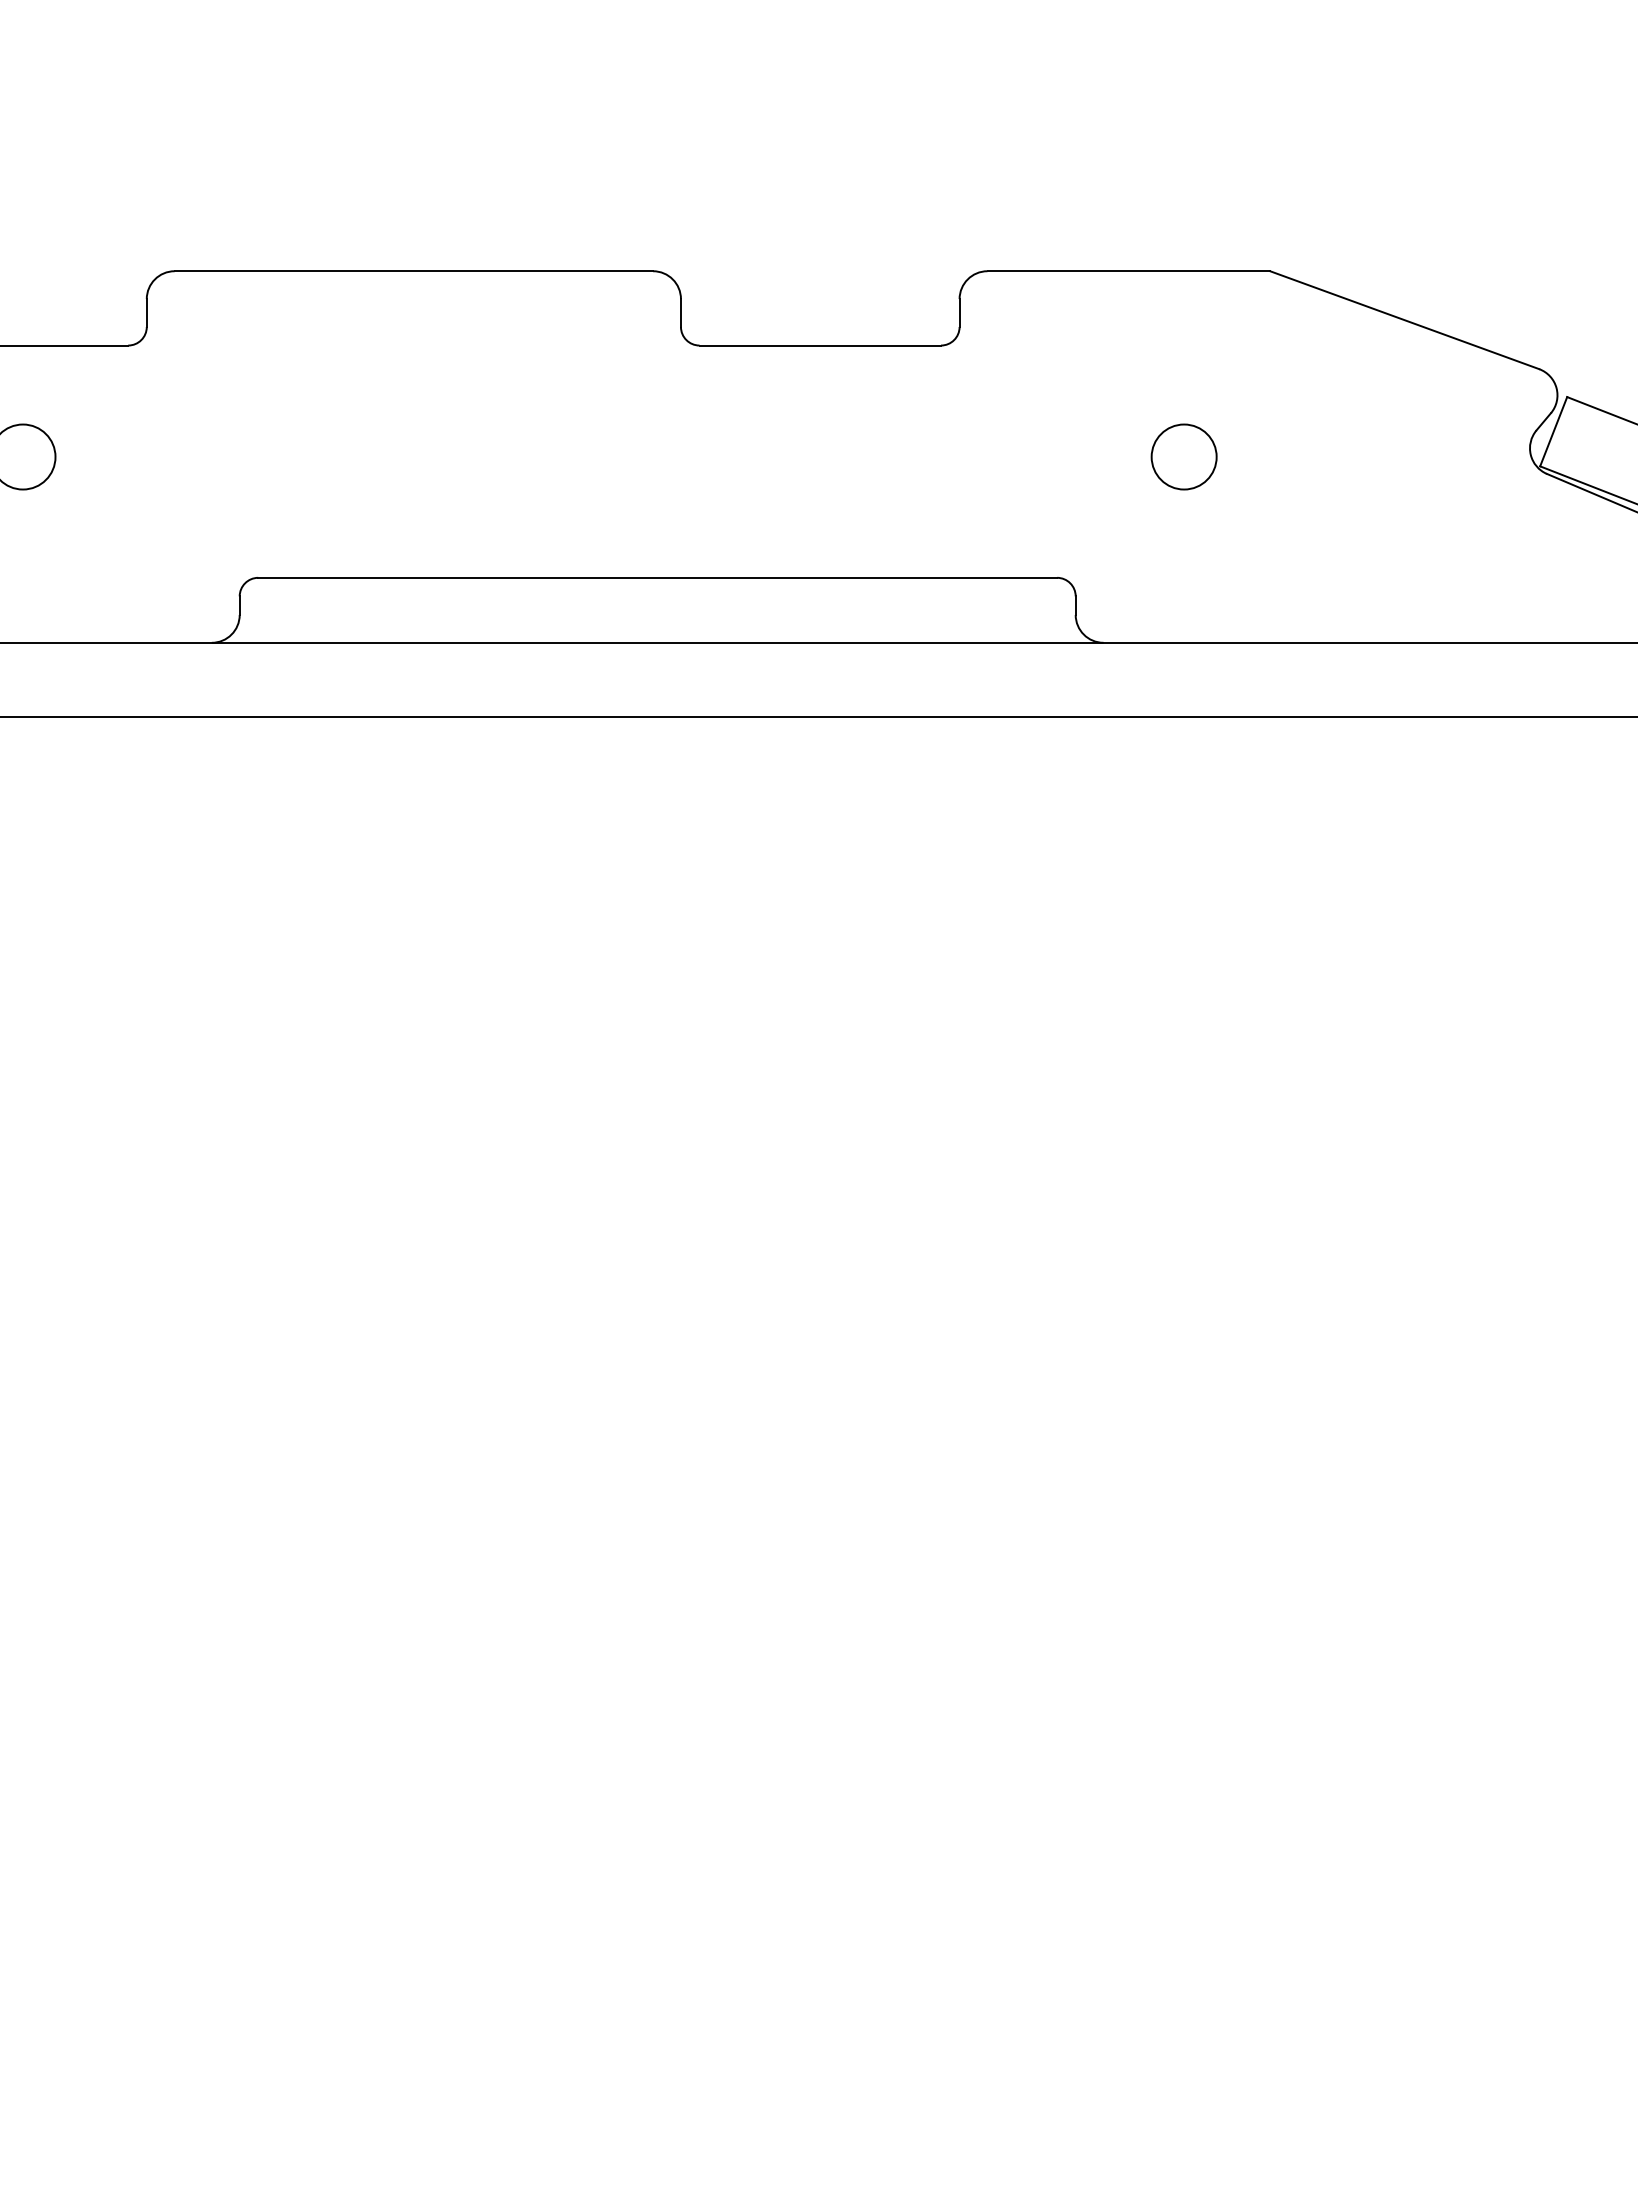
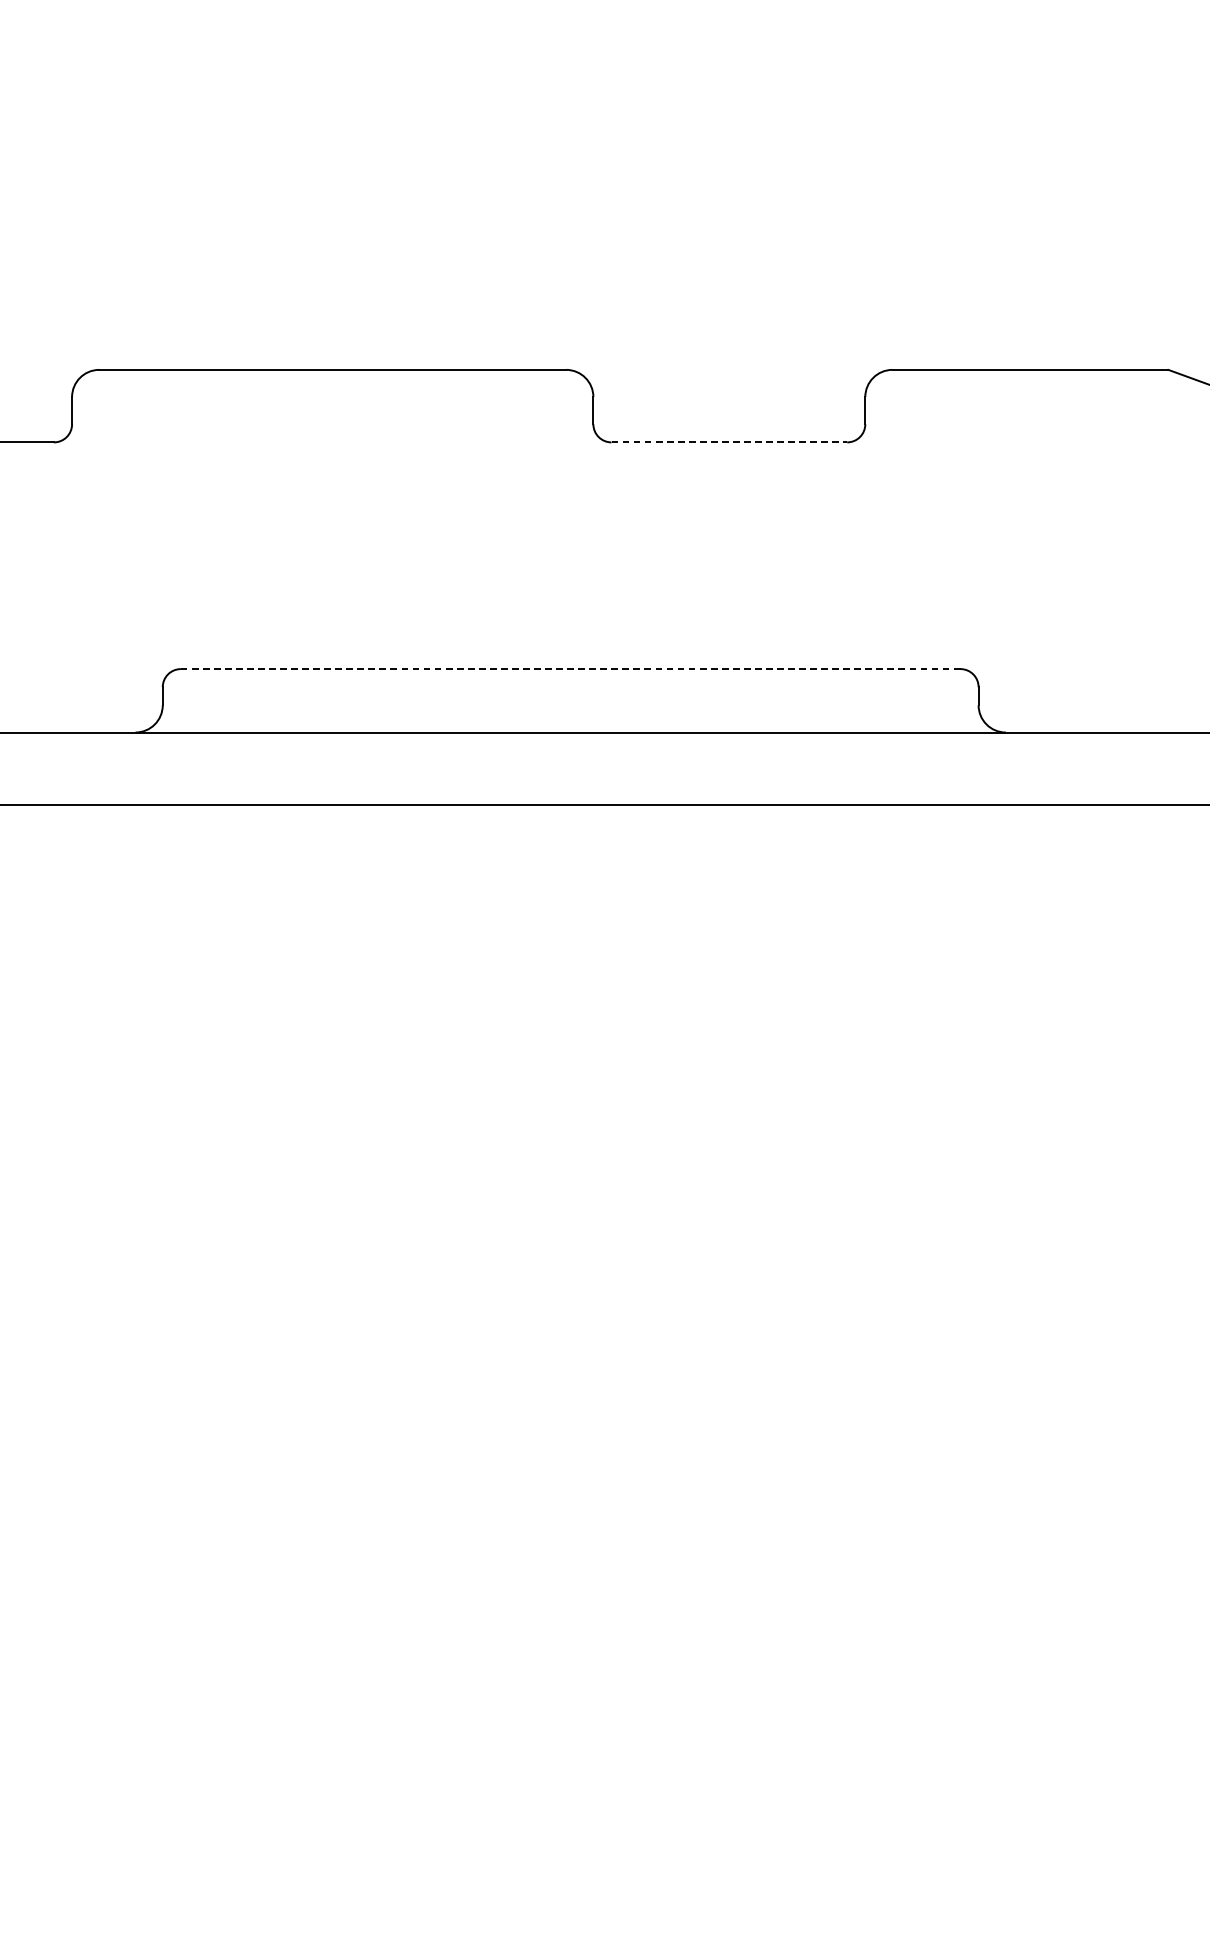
line: (820, 345) -> (729, 442), solid -> dashed
circle: (1183, 456) -> (1083, 550), removed
line: (657, 577) -> (570, 668), solid -> dashed

